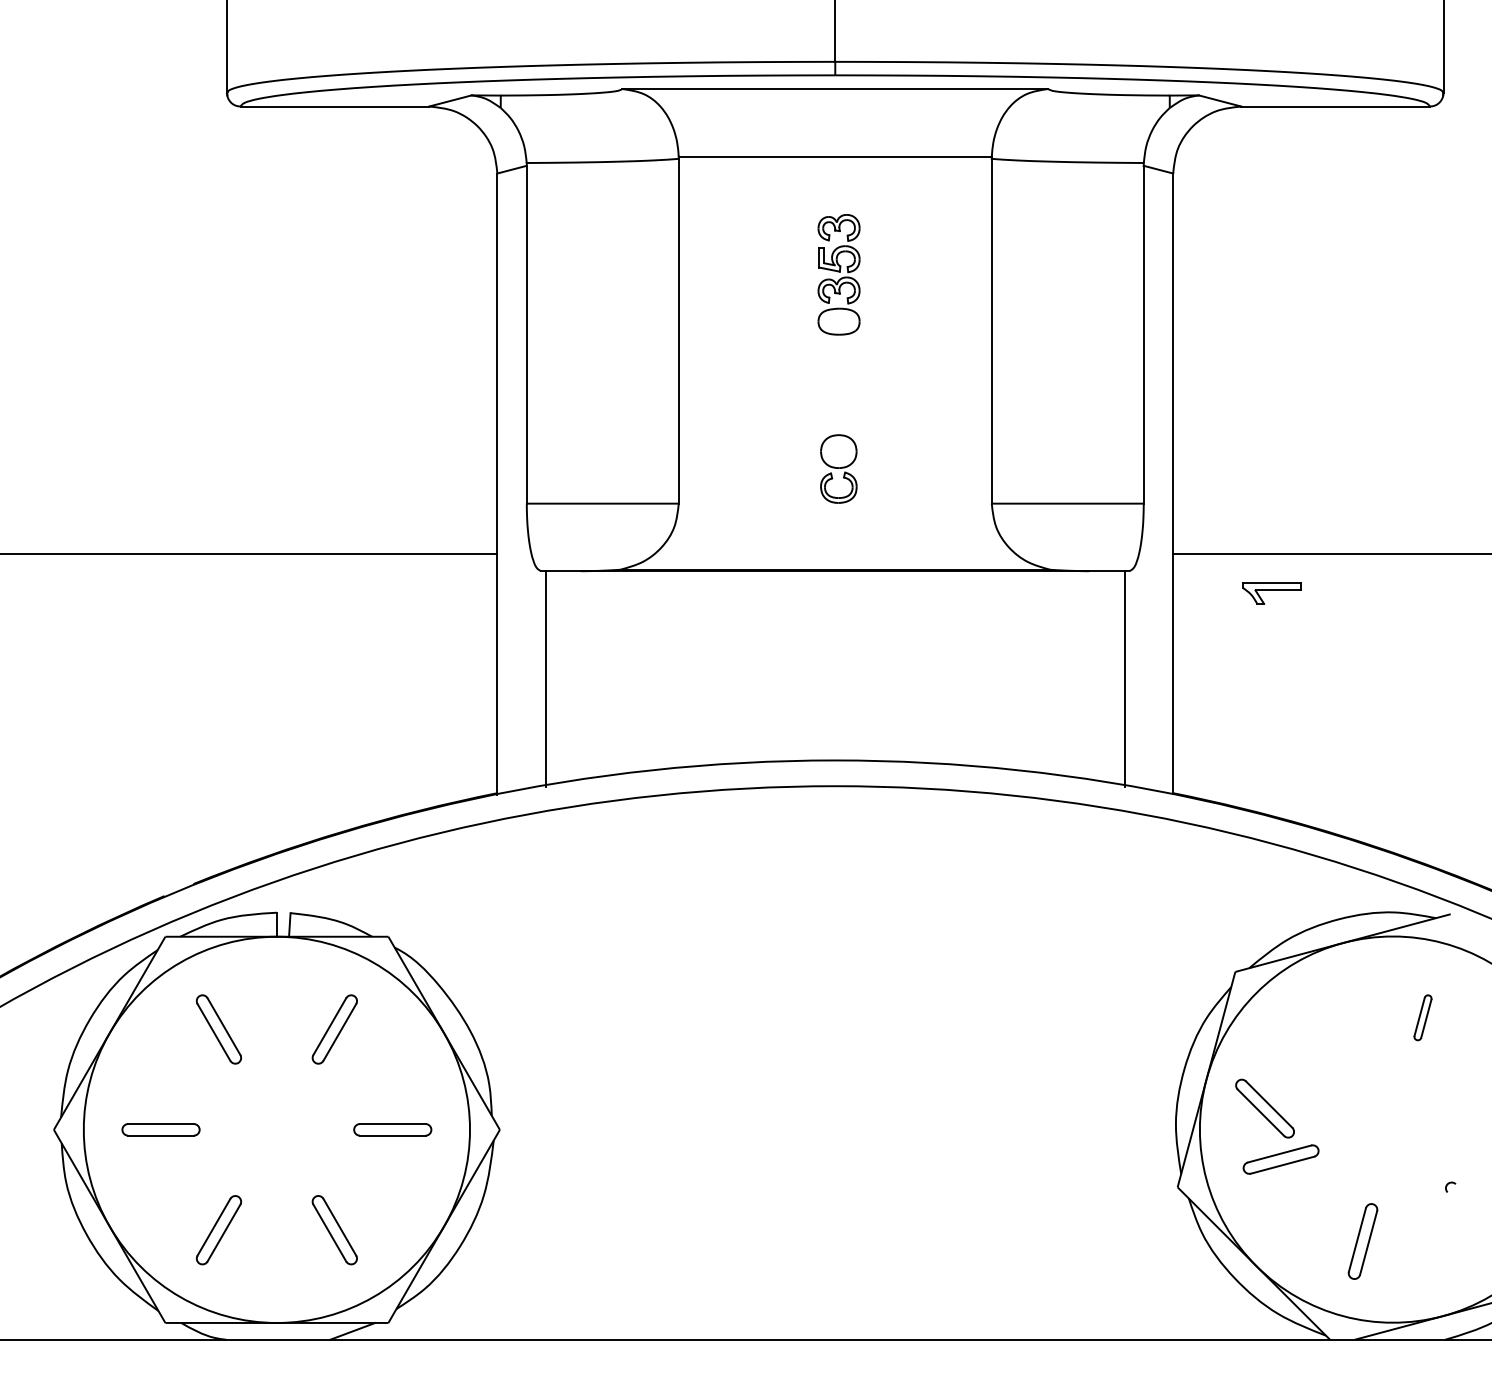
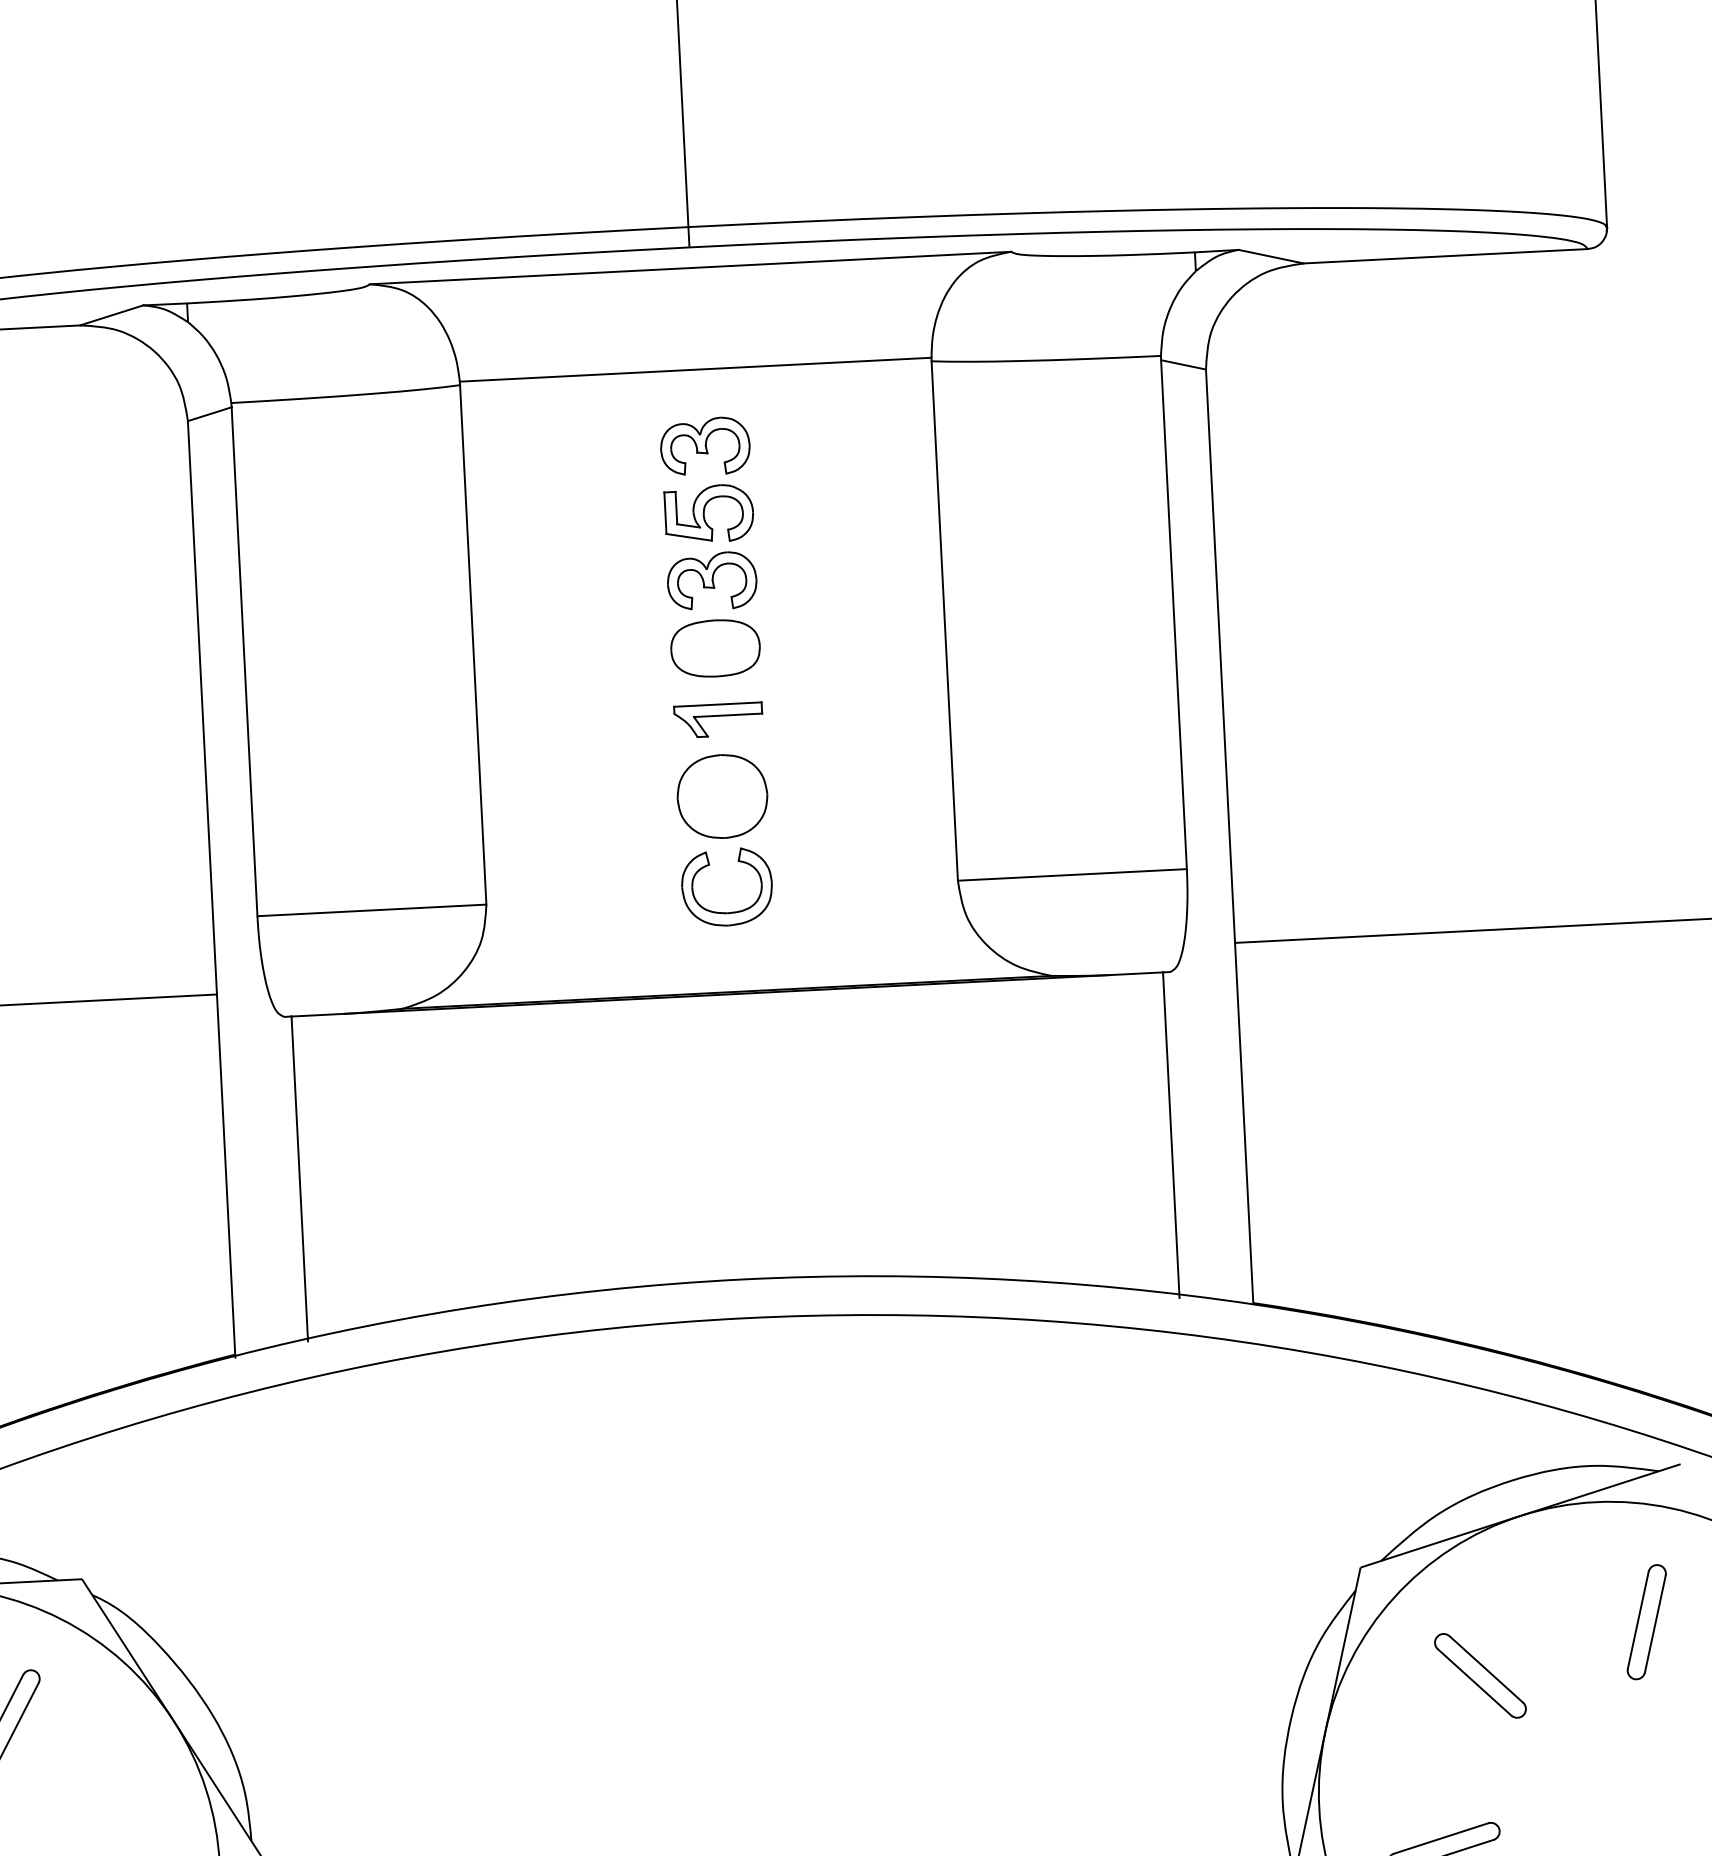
part: (838, 274) -> (709, 547), size x1.43
part: (838, 468) -> (724, 839), size x1.67
part: (1271, 593) -> (718, 720), moved
part: (1422, 1017) -> (1646, 1621), size x1.67
part: (1264, 1108) -> (1479, 1675), moved

